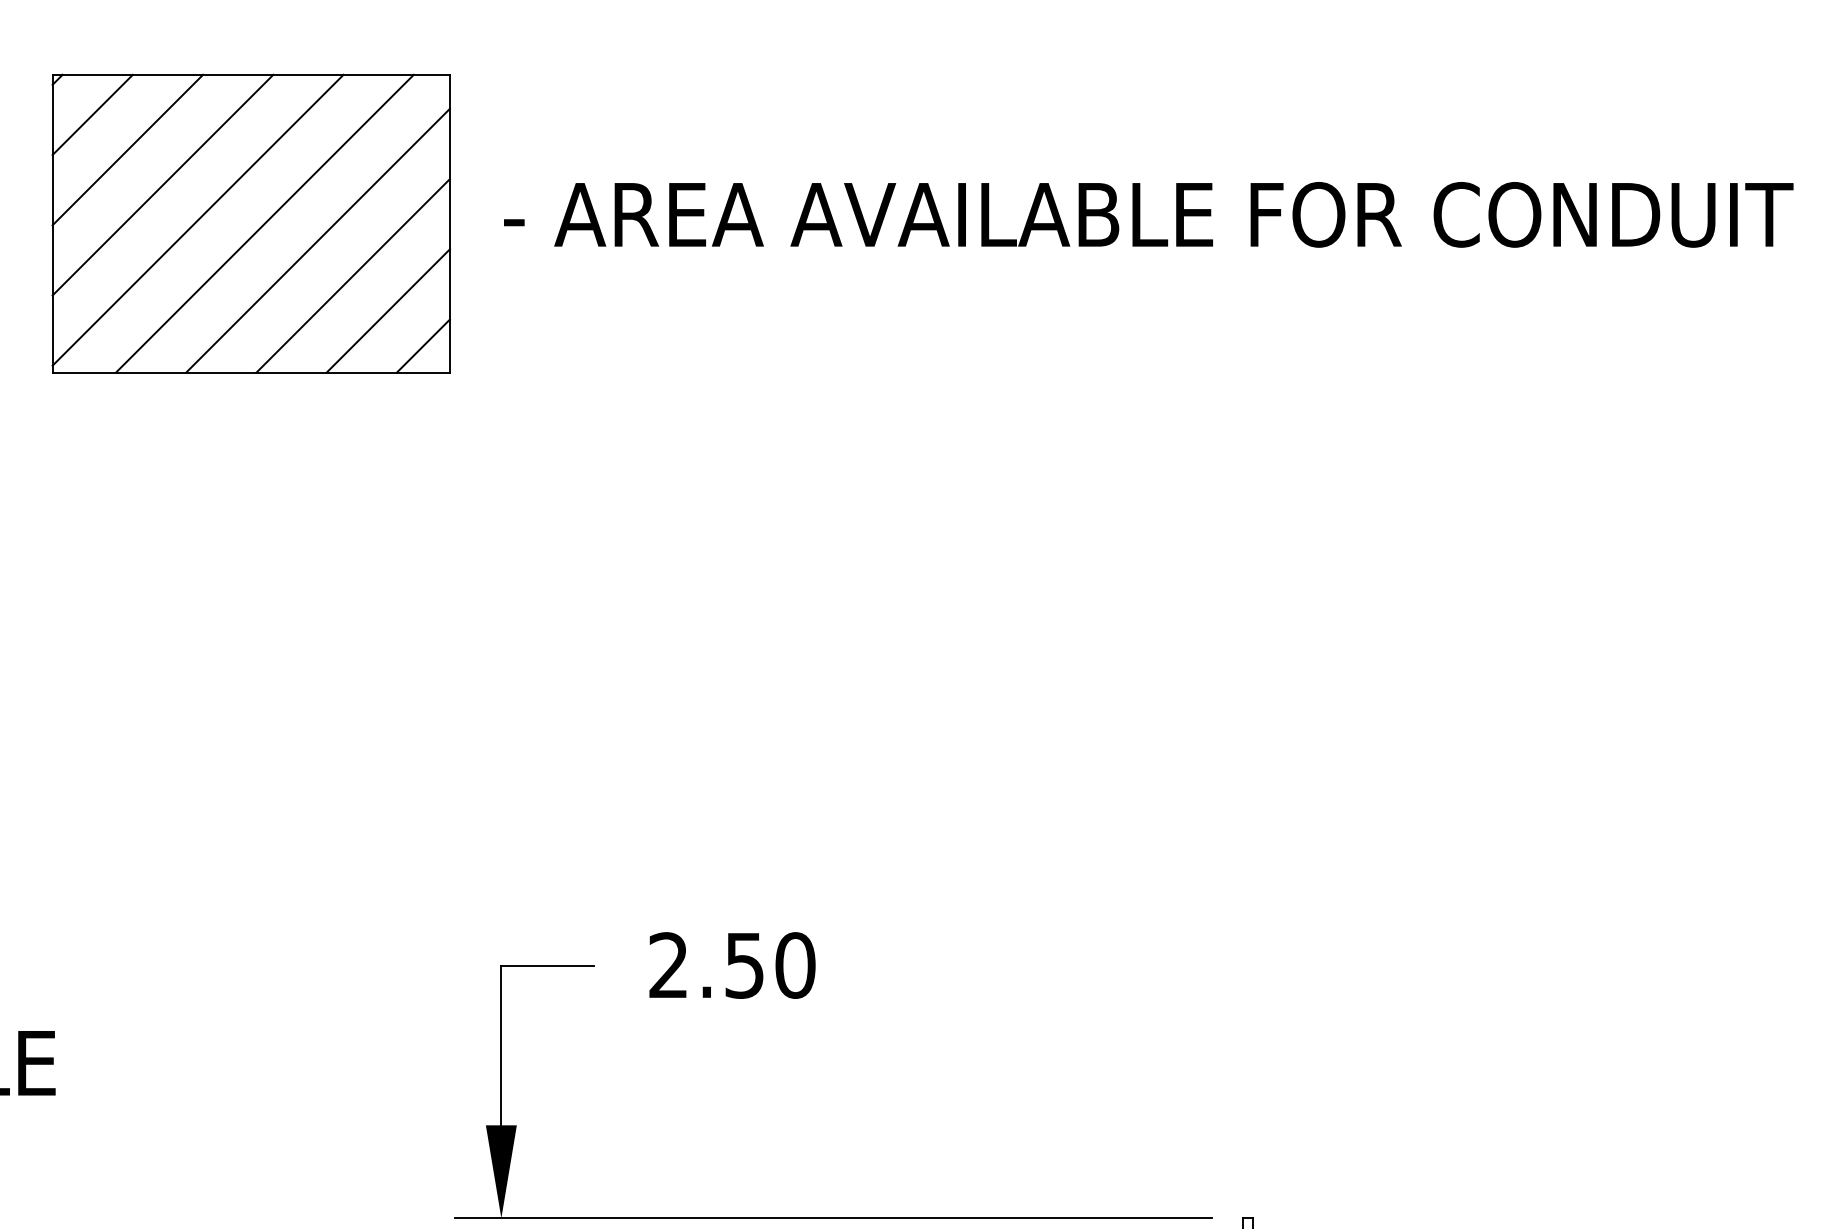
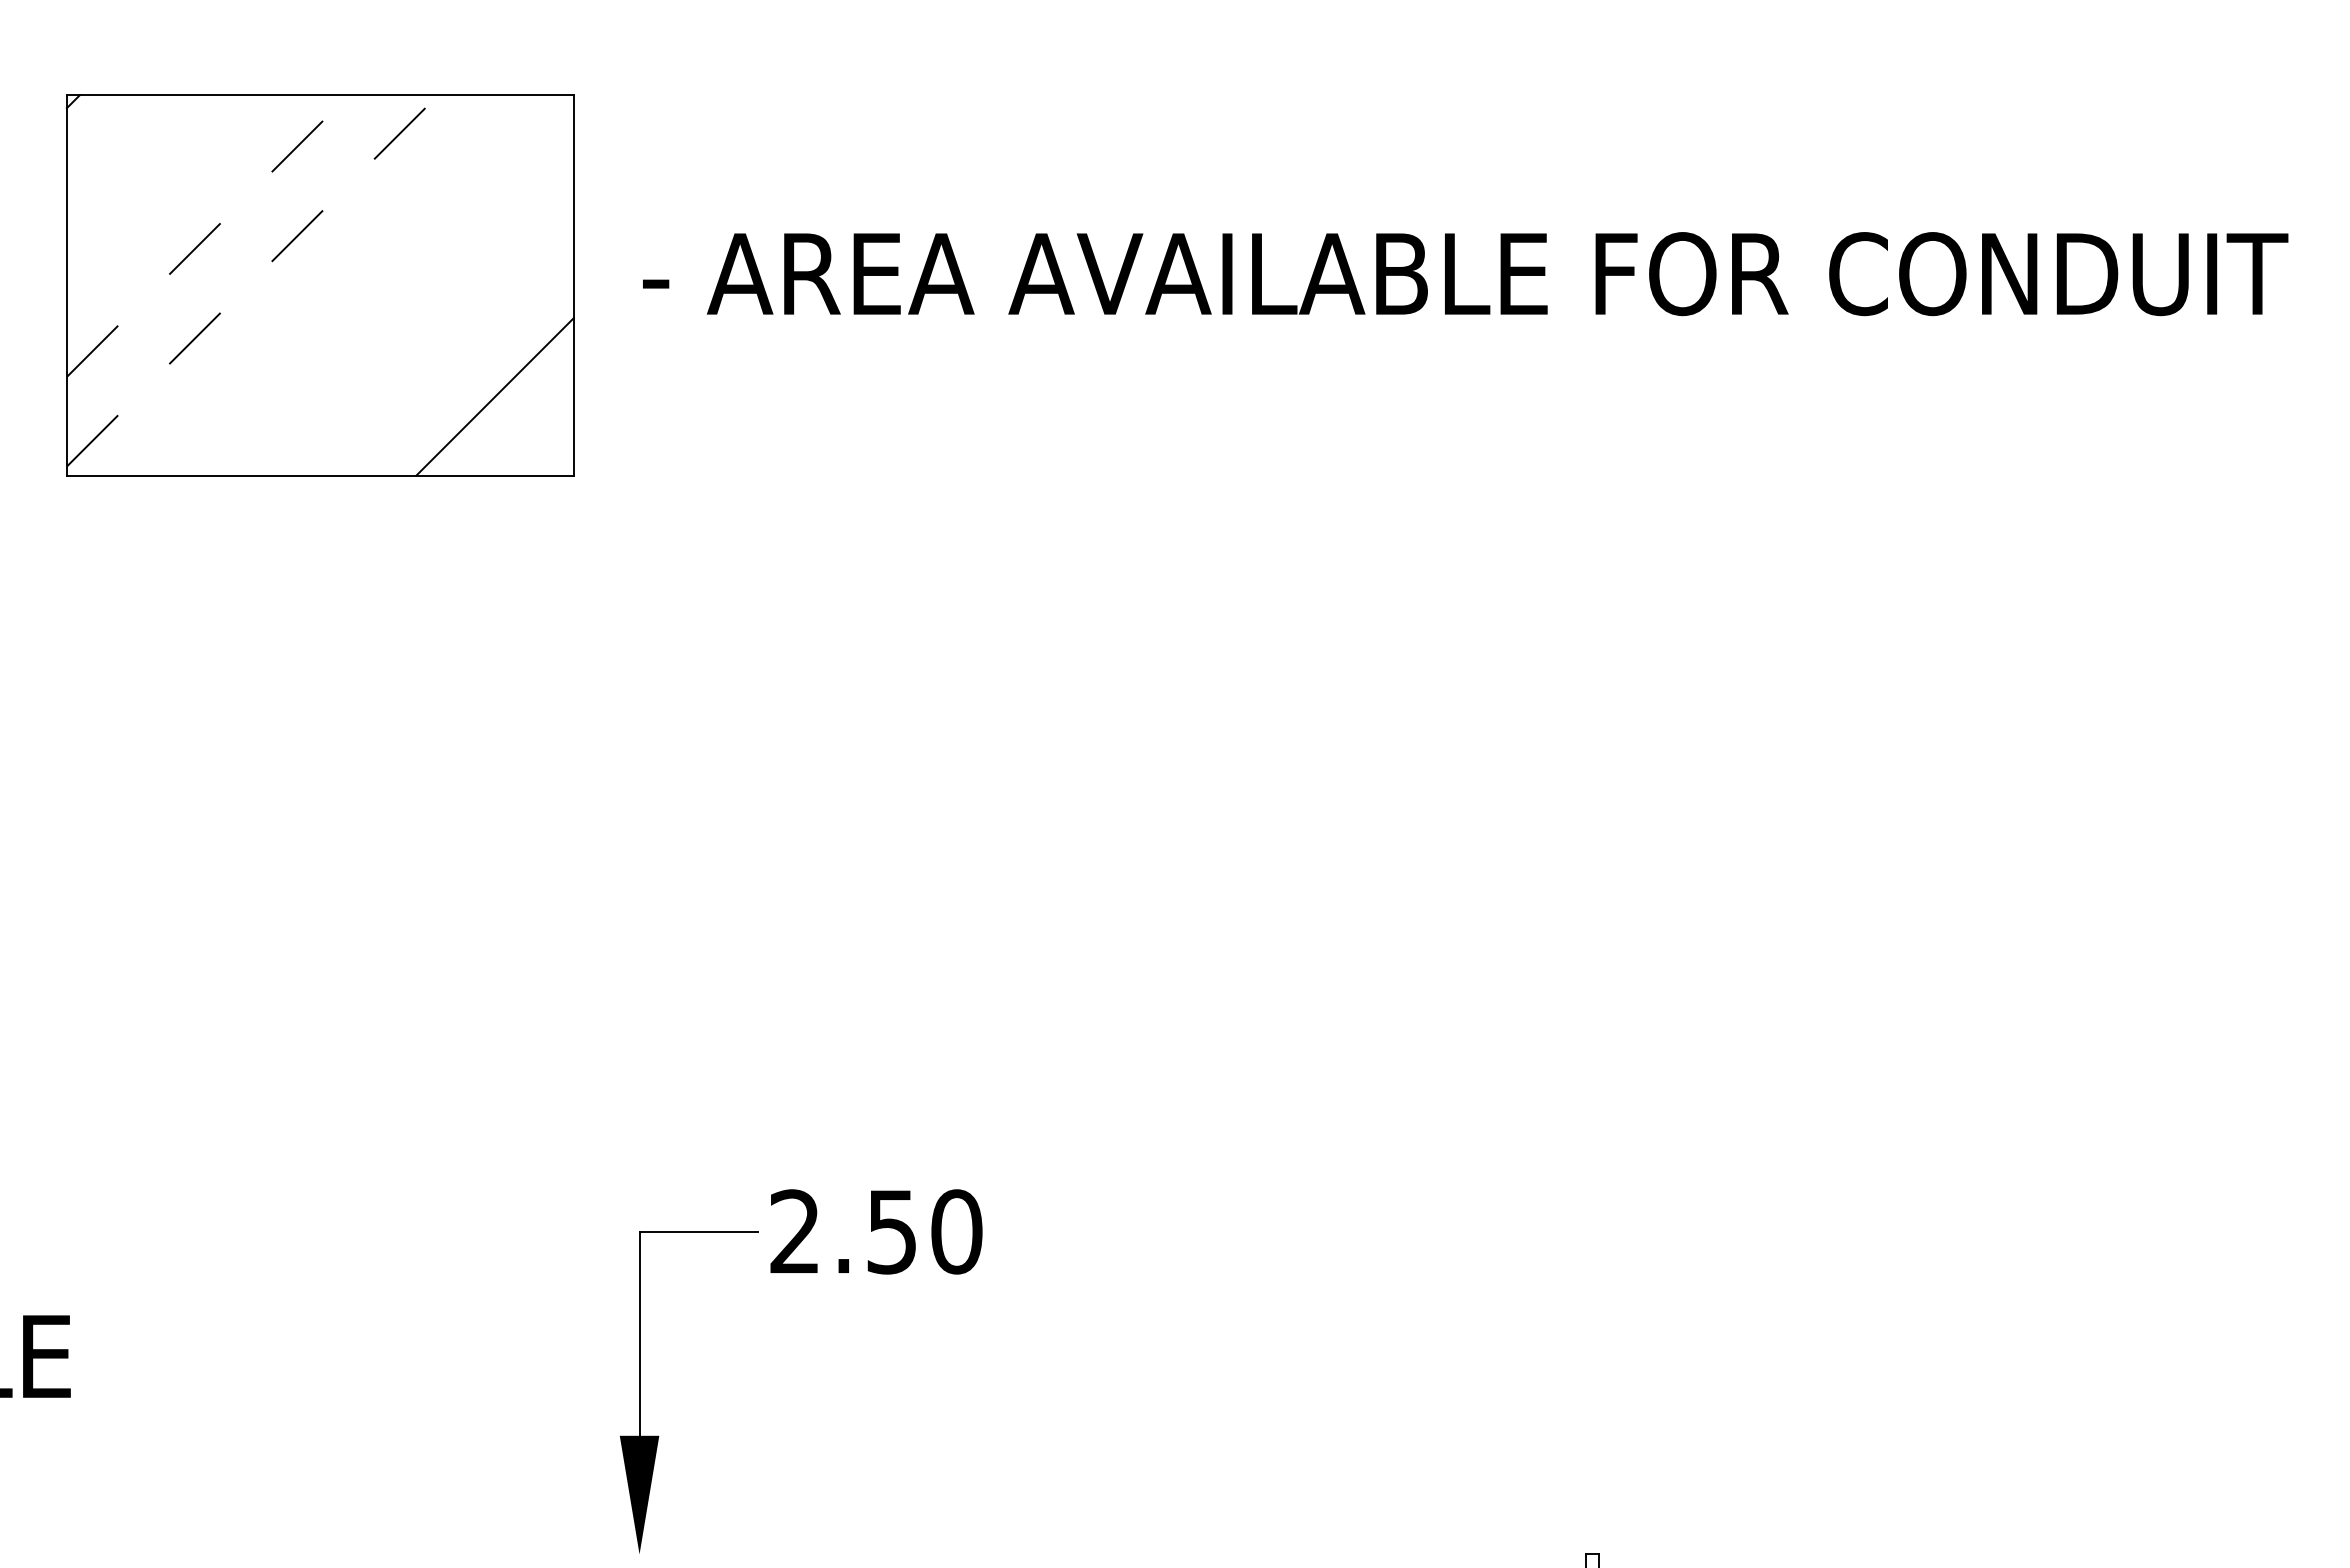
line: (92, 114) -> (117, 146), removed
line: (127, 150) -> (162, 191), removed
line: (163, 184) -> (208, 235), solid -> dashed
line: (198, 219) -> (252, 280), solid -> dashed
line: (264, 223) -> (337, 285), removed
line: (317, 240) -> (405, 306), removed
line: (352, 275) -> (449, 351), removed
line: (422, 346) -> (539, 441), removed
text: (732, 965) -> (876, 1231), moved
line: (833, 1218) -> (1063, 1554), removed

